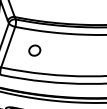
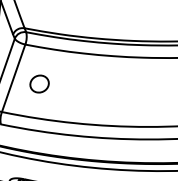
part: (34, 50) -> (39, 83), moved

